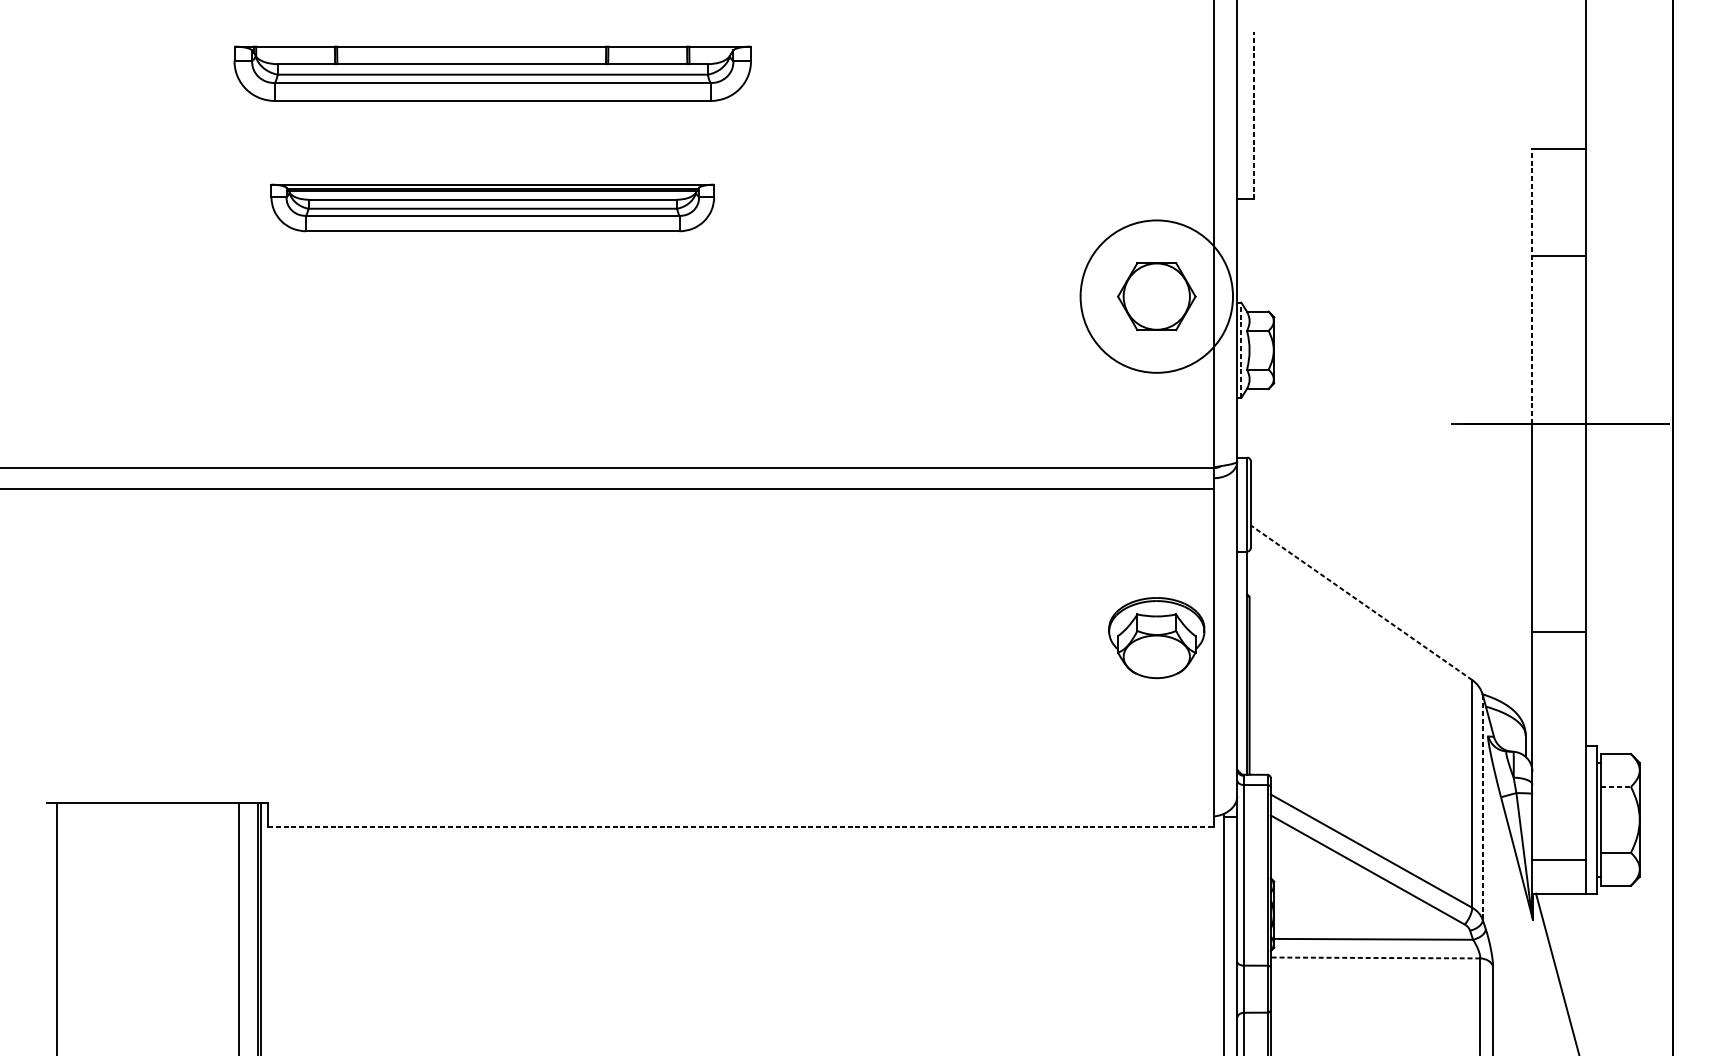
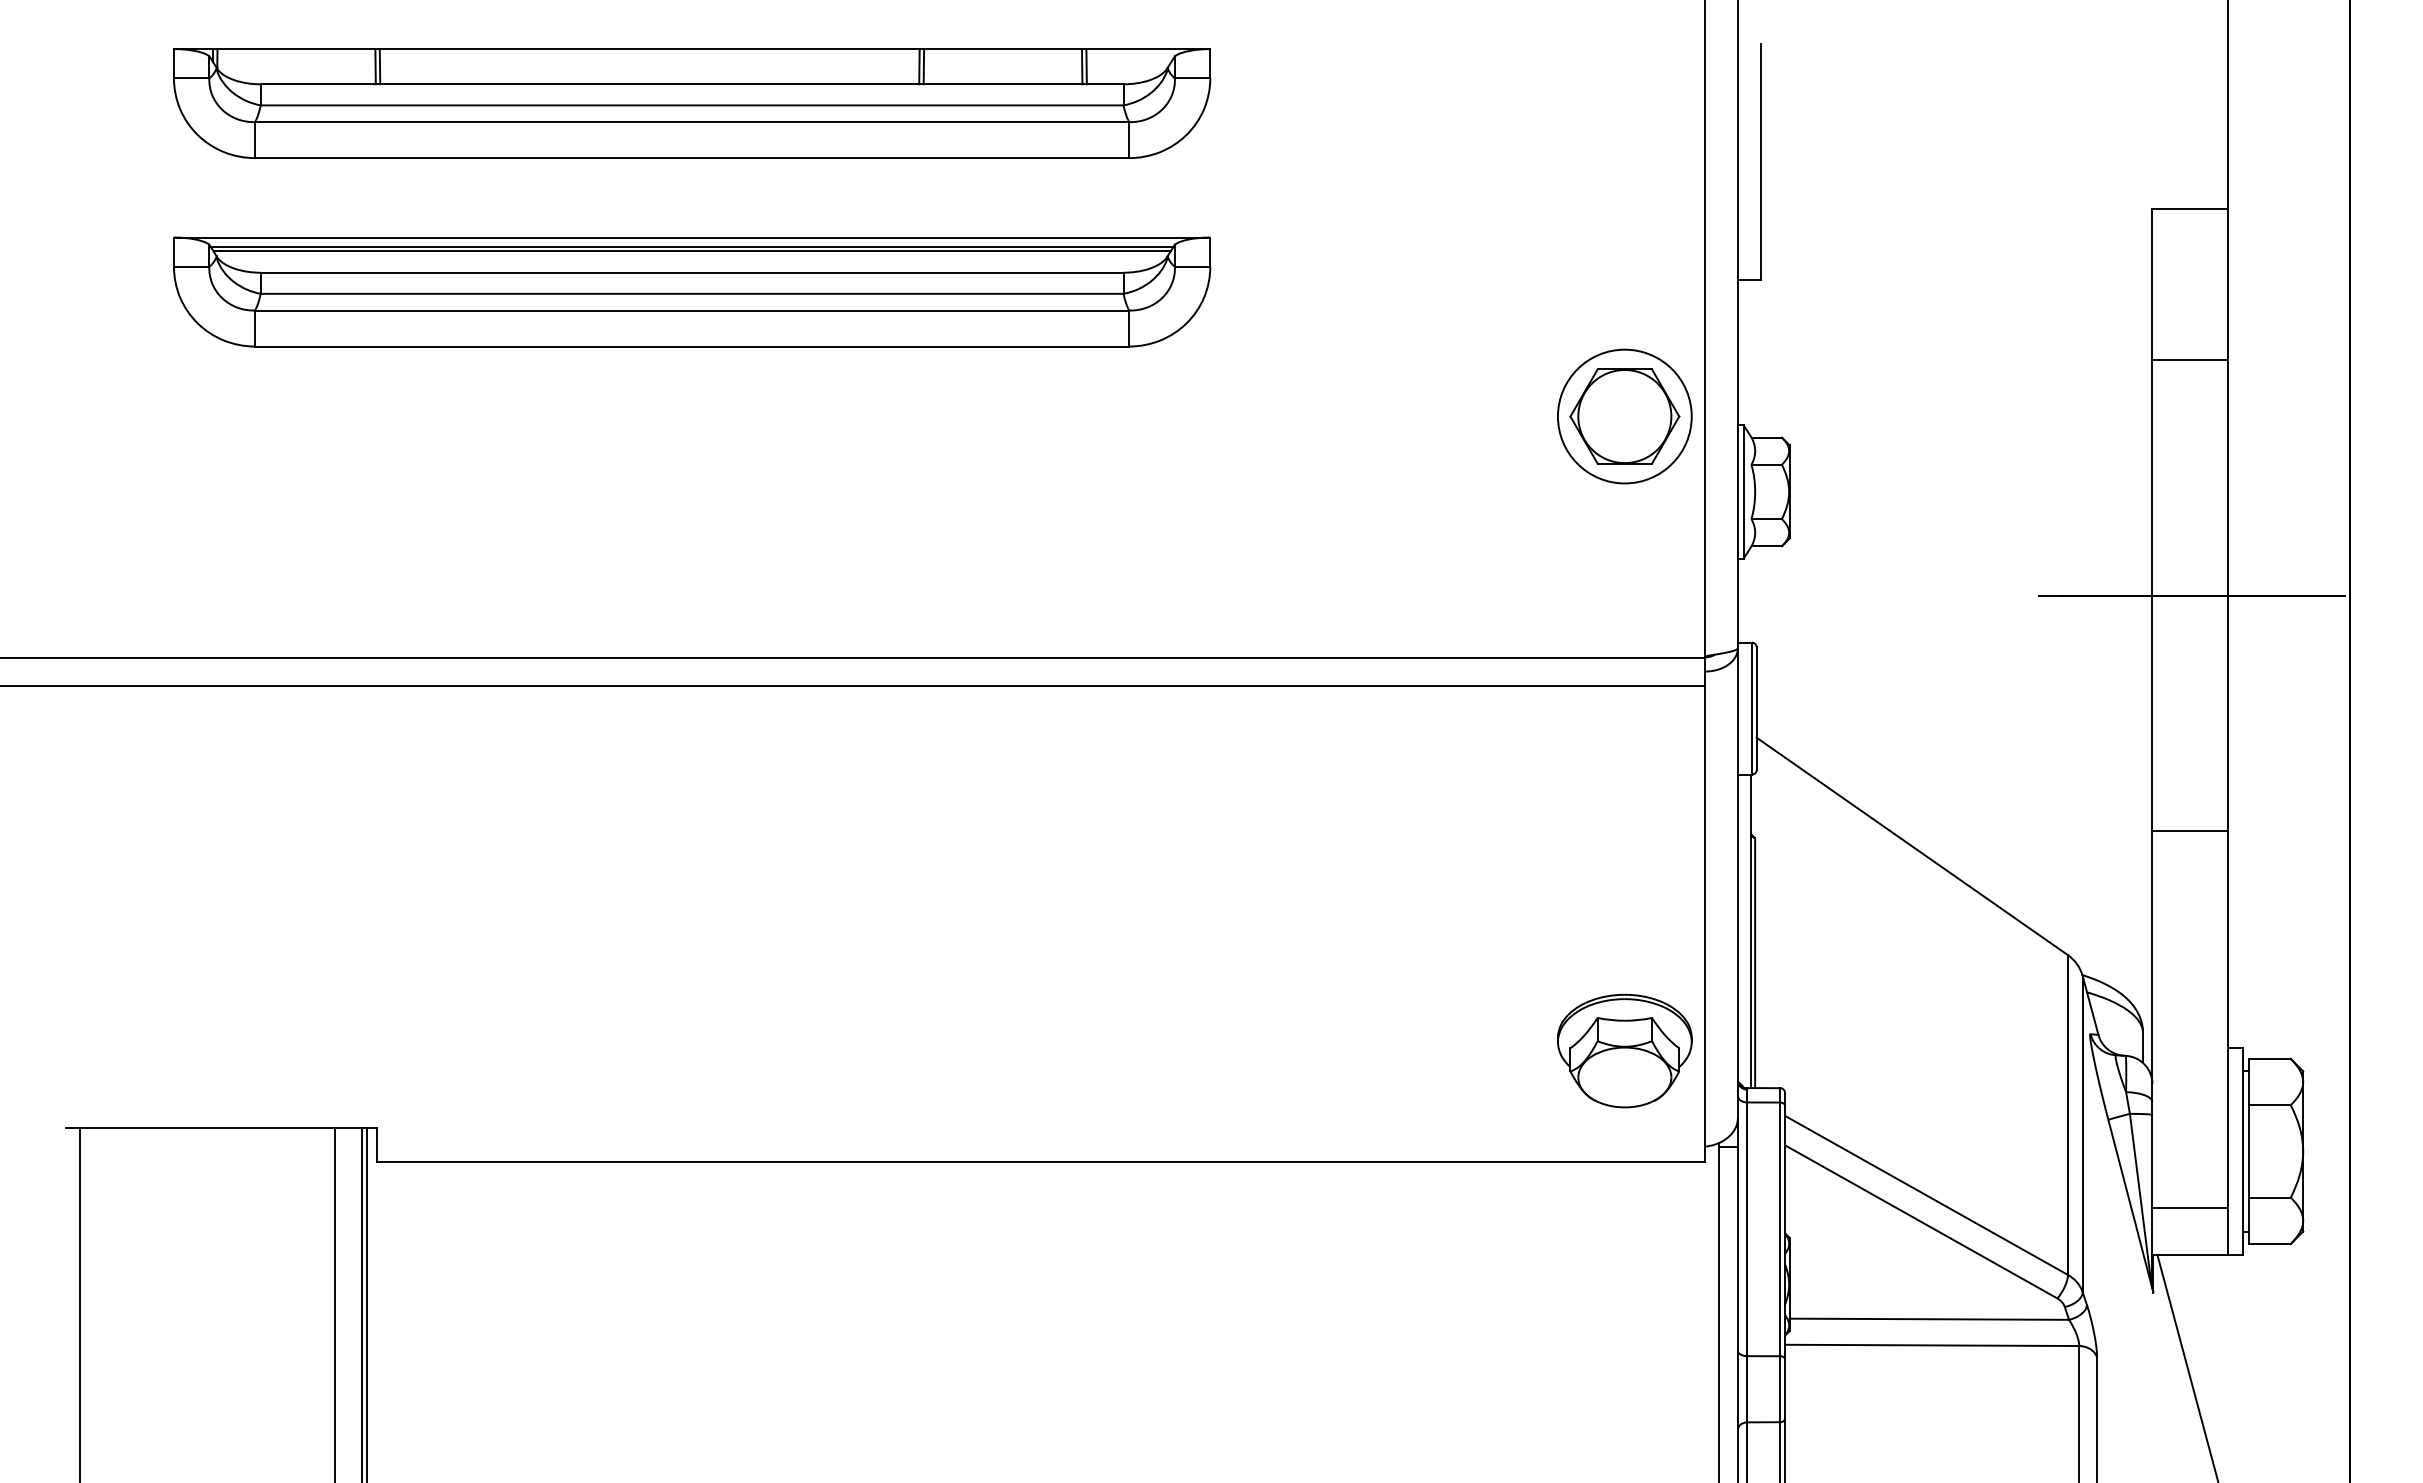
part: (492, 73) -> (692, 103), size x1.43
line: (1254, 115) -> (1761, 162), dashed -> solid
part: (492, 207) -> (692, 291), size x1.67
line: (1532, 285) -> (2152, 401), dashed -> solid
circle: (1156, 296) -> (1624, 416), size x0.62
line: (1241, 350) -> (1743, 491), dashed -> solid
line: (1361, 602) -> (1912, 846), dashed -> solid
line: (1558, 631) -> (2189, 831), moved
part: (1156, 637) -> (1624, 1050), moved
line: (1615, 787) -> (2269, 1105), dashed -> solid
line: (1482, 807) -> (2082, 1134), dashed -> solid
line: (741, 827) -> (1041, 1161), dashed -> solid
line: (1375, 958) -> (1931, 1345), dashed -> solid

